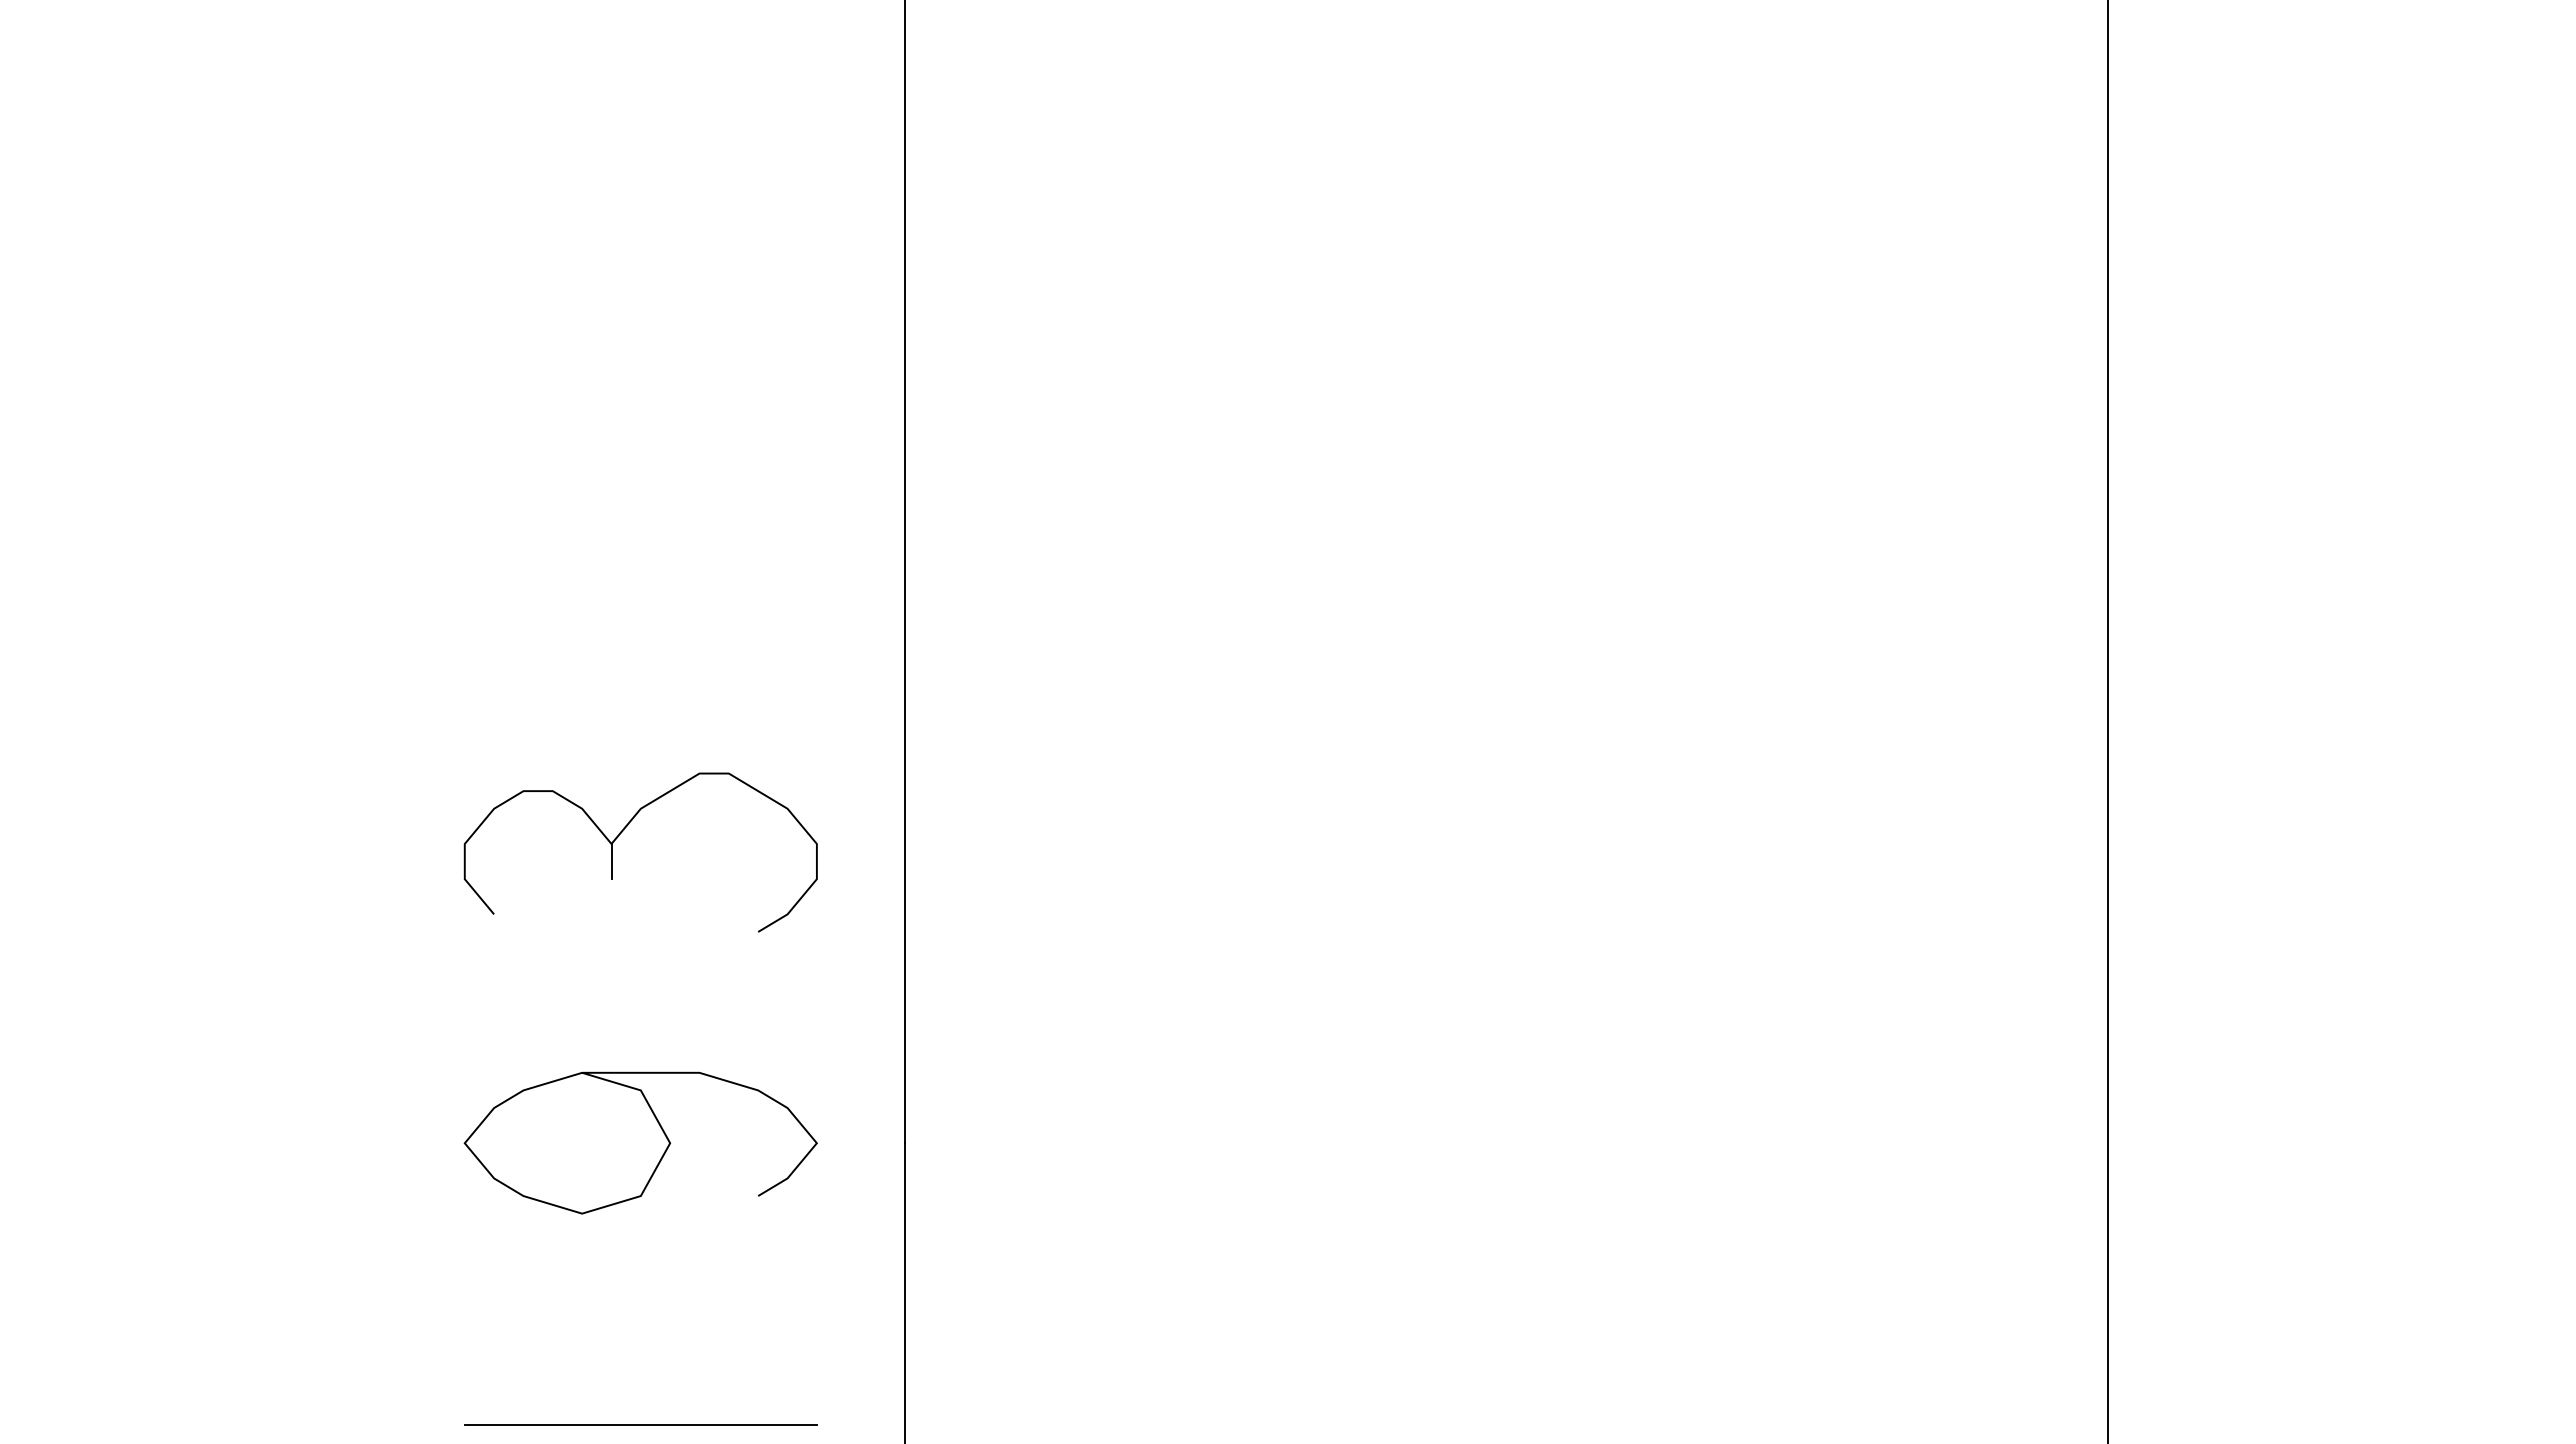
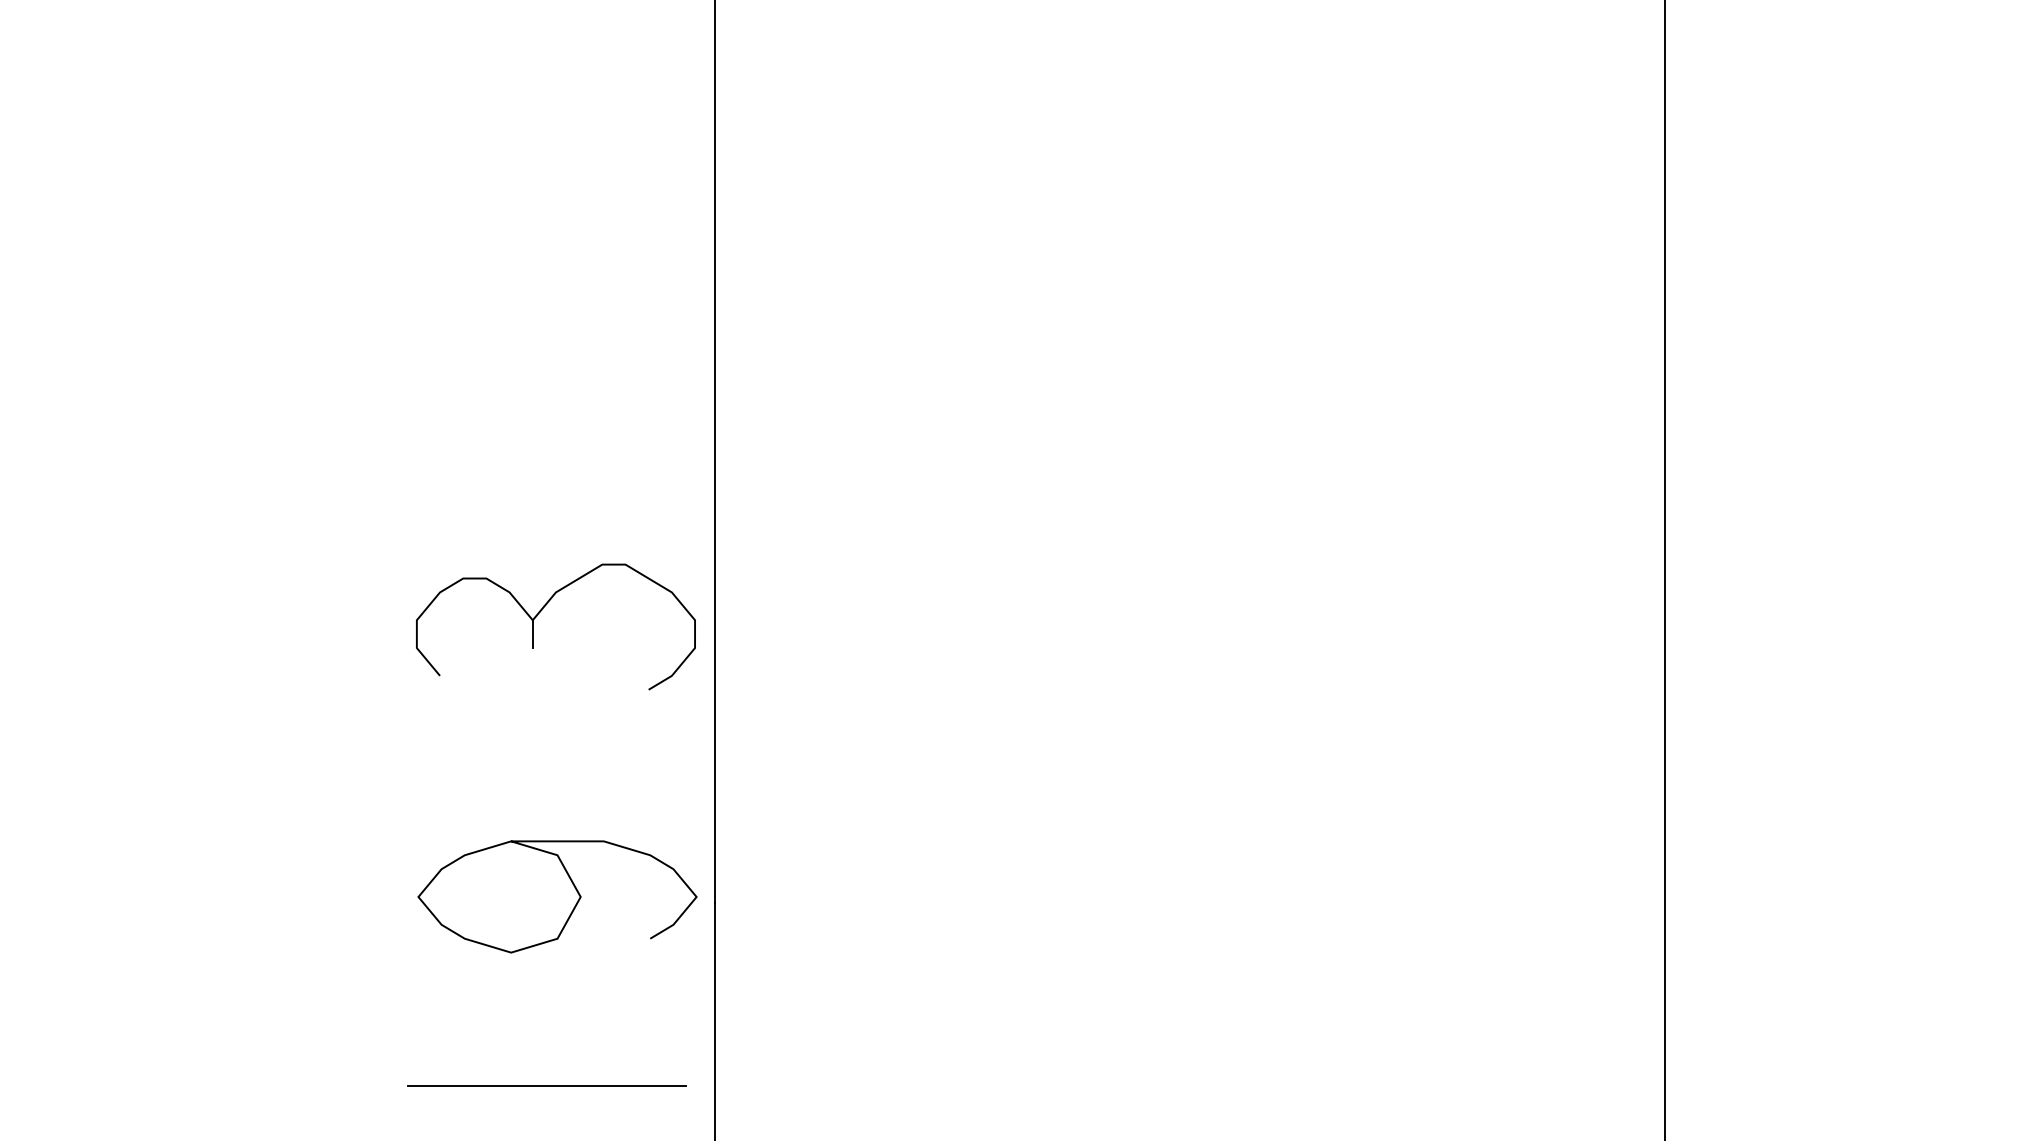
part: (618, 837) -> (538, 615), moved
curve: (660, 1128) -> (573, 885), moved
line: (640, 1424) -> (546, 1086), moved

